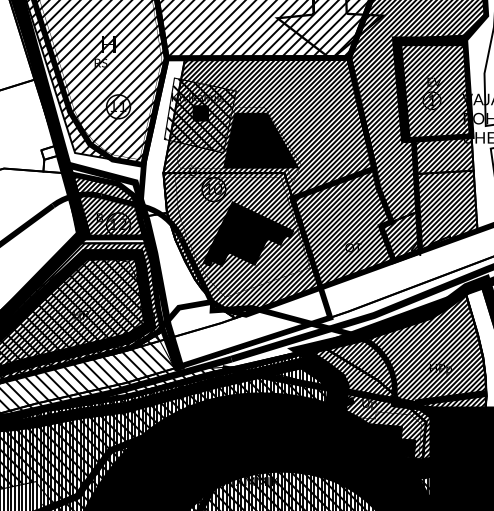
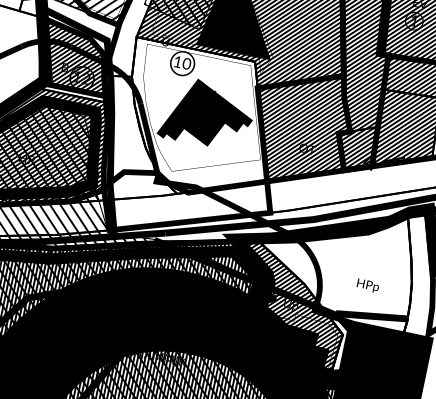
hatch: (241, 245) -> (198, 123), removed
hatch: (404, 376) -> (330, 285), removed

